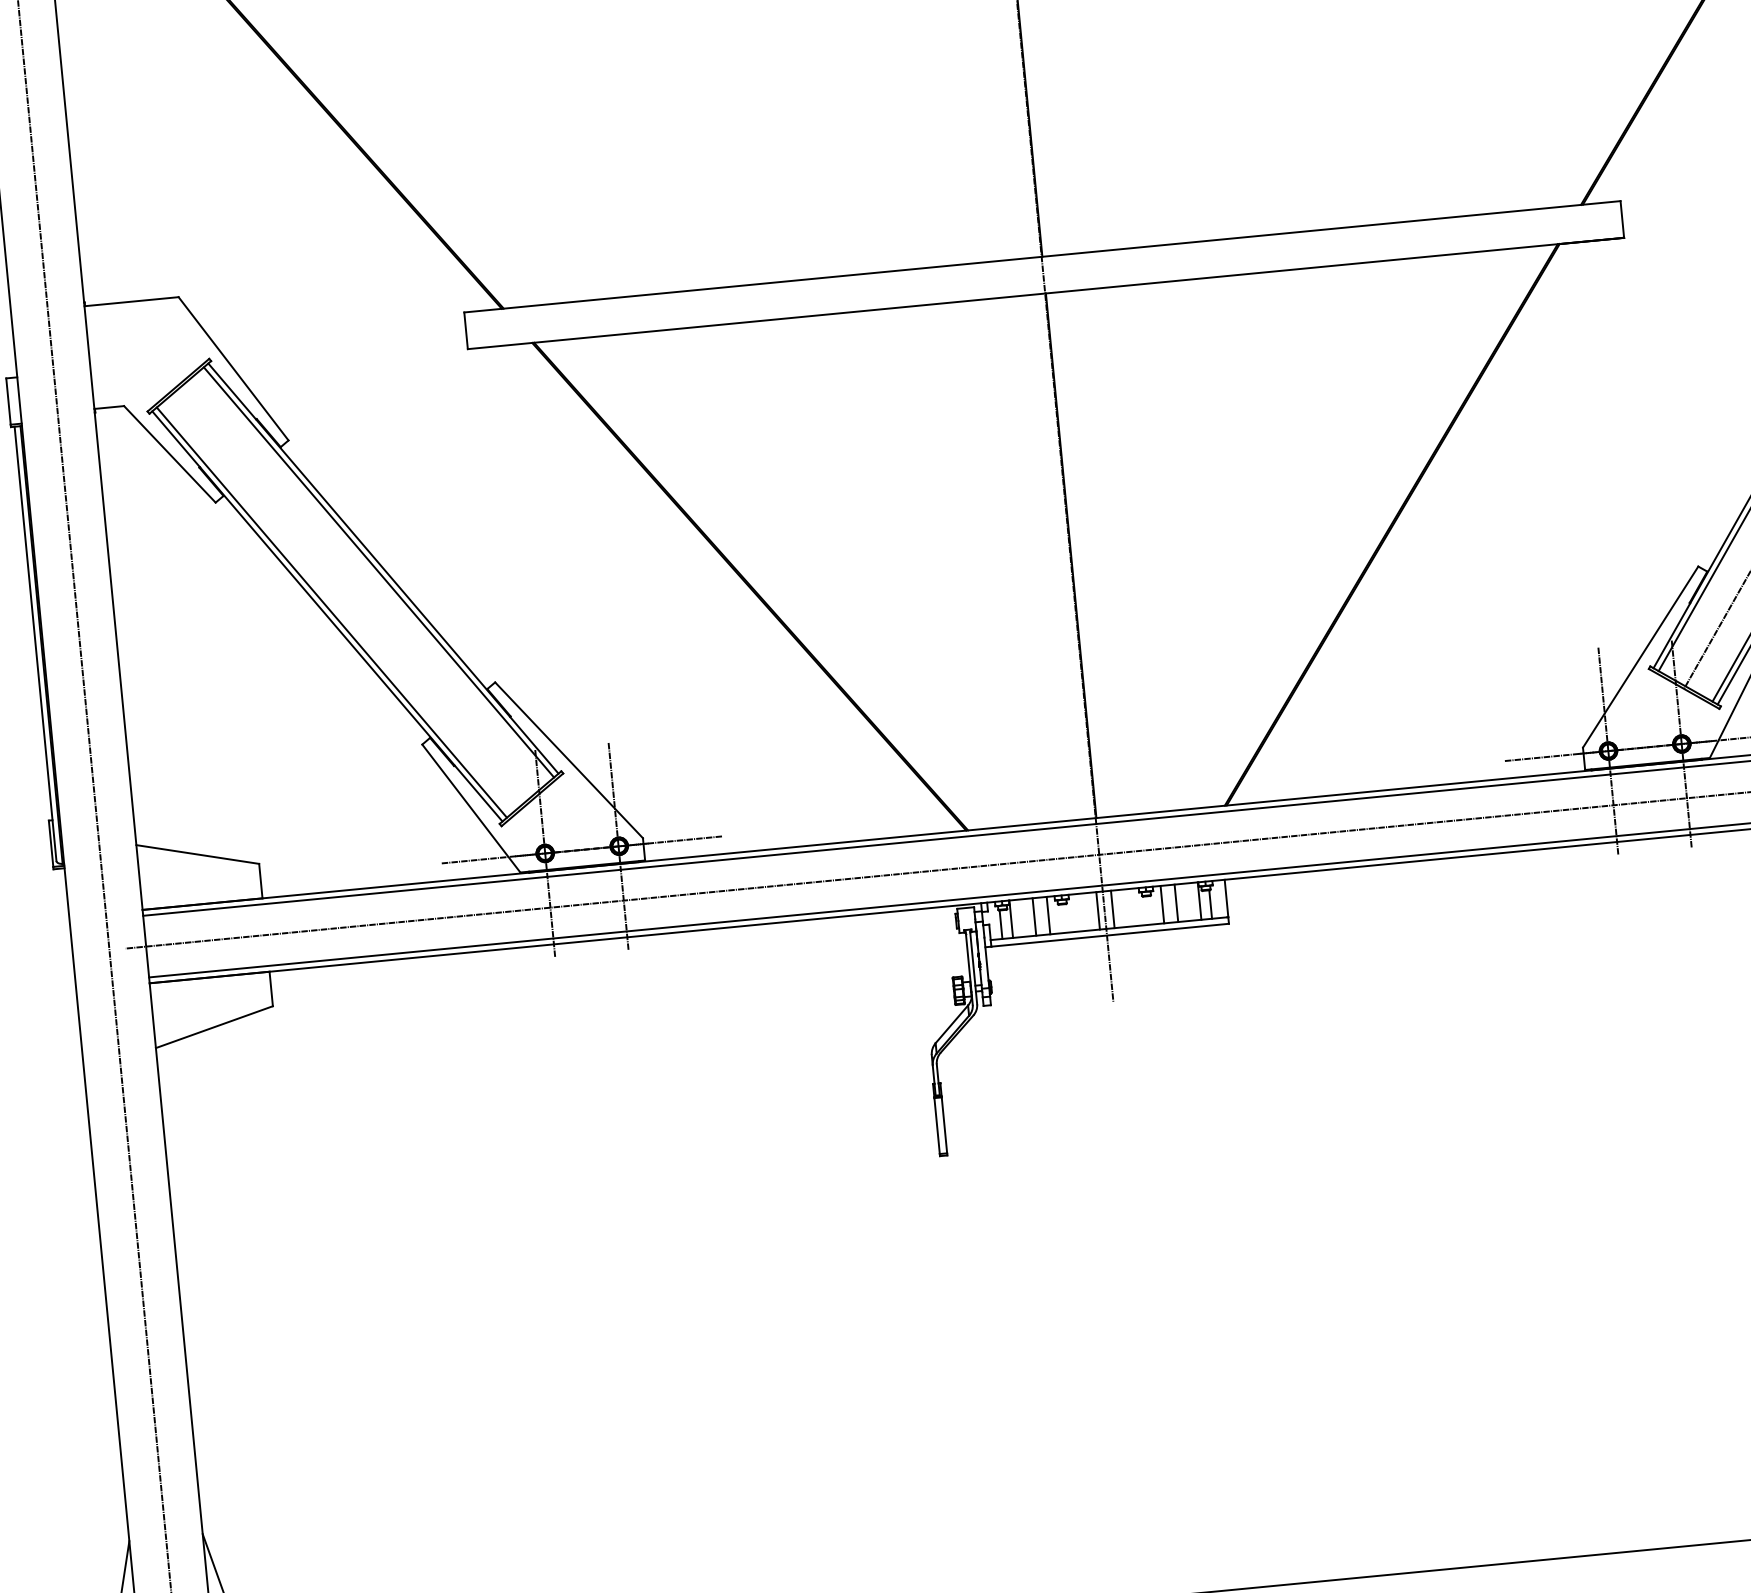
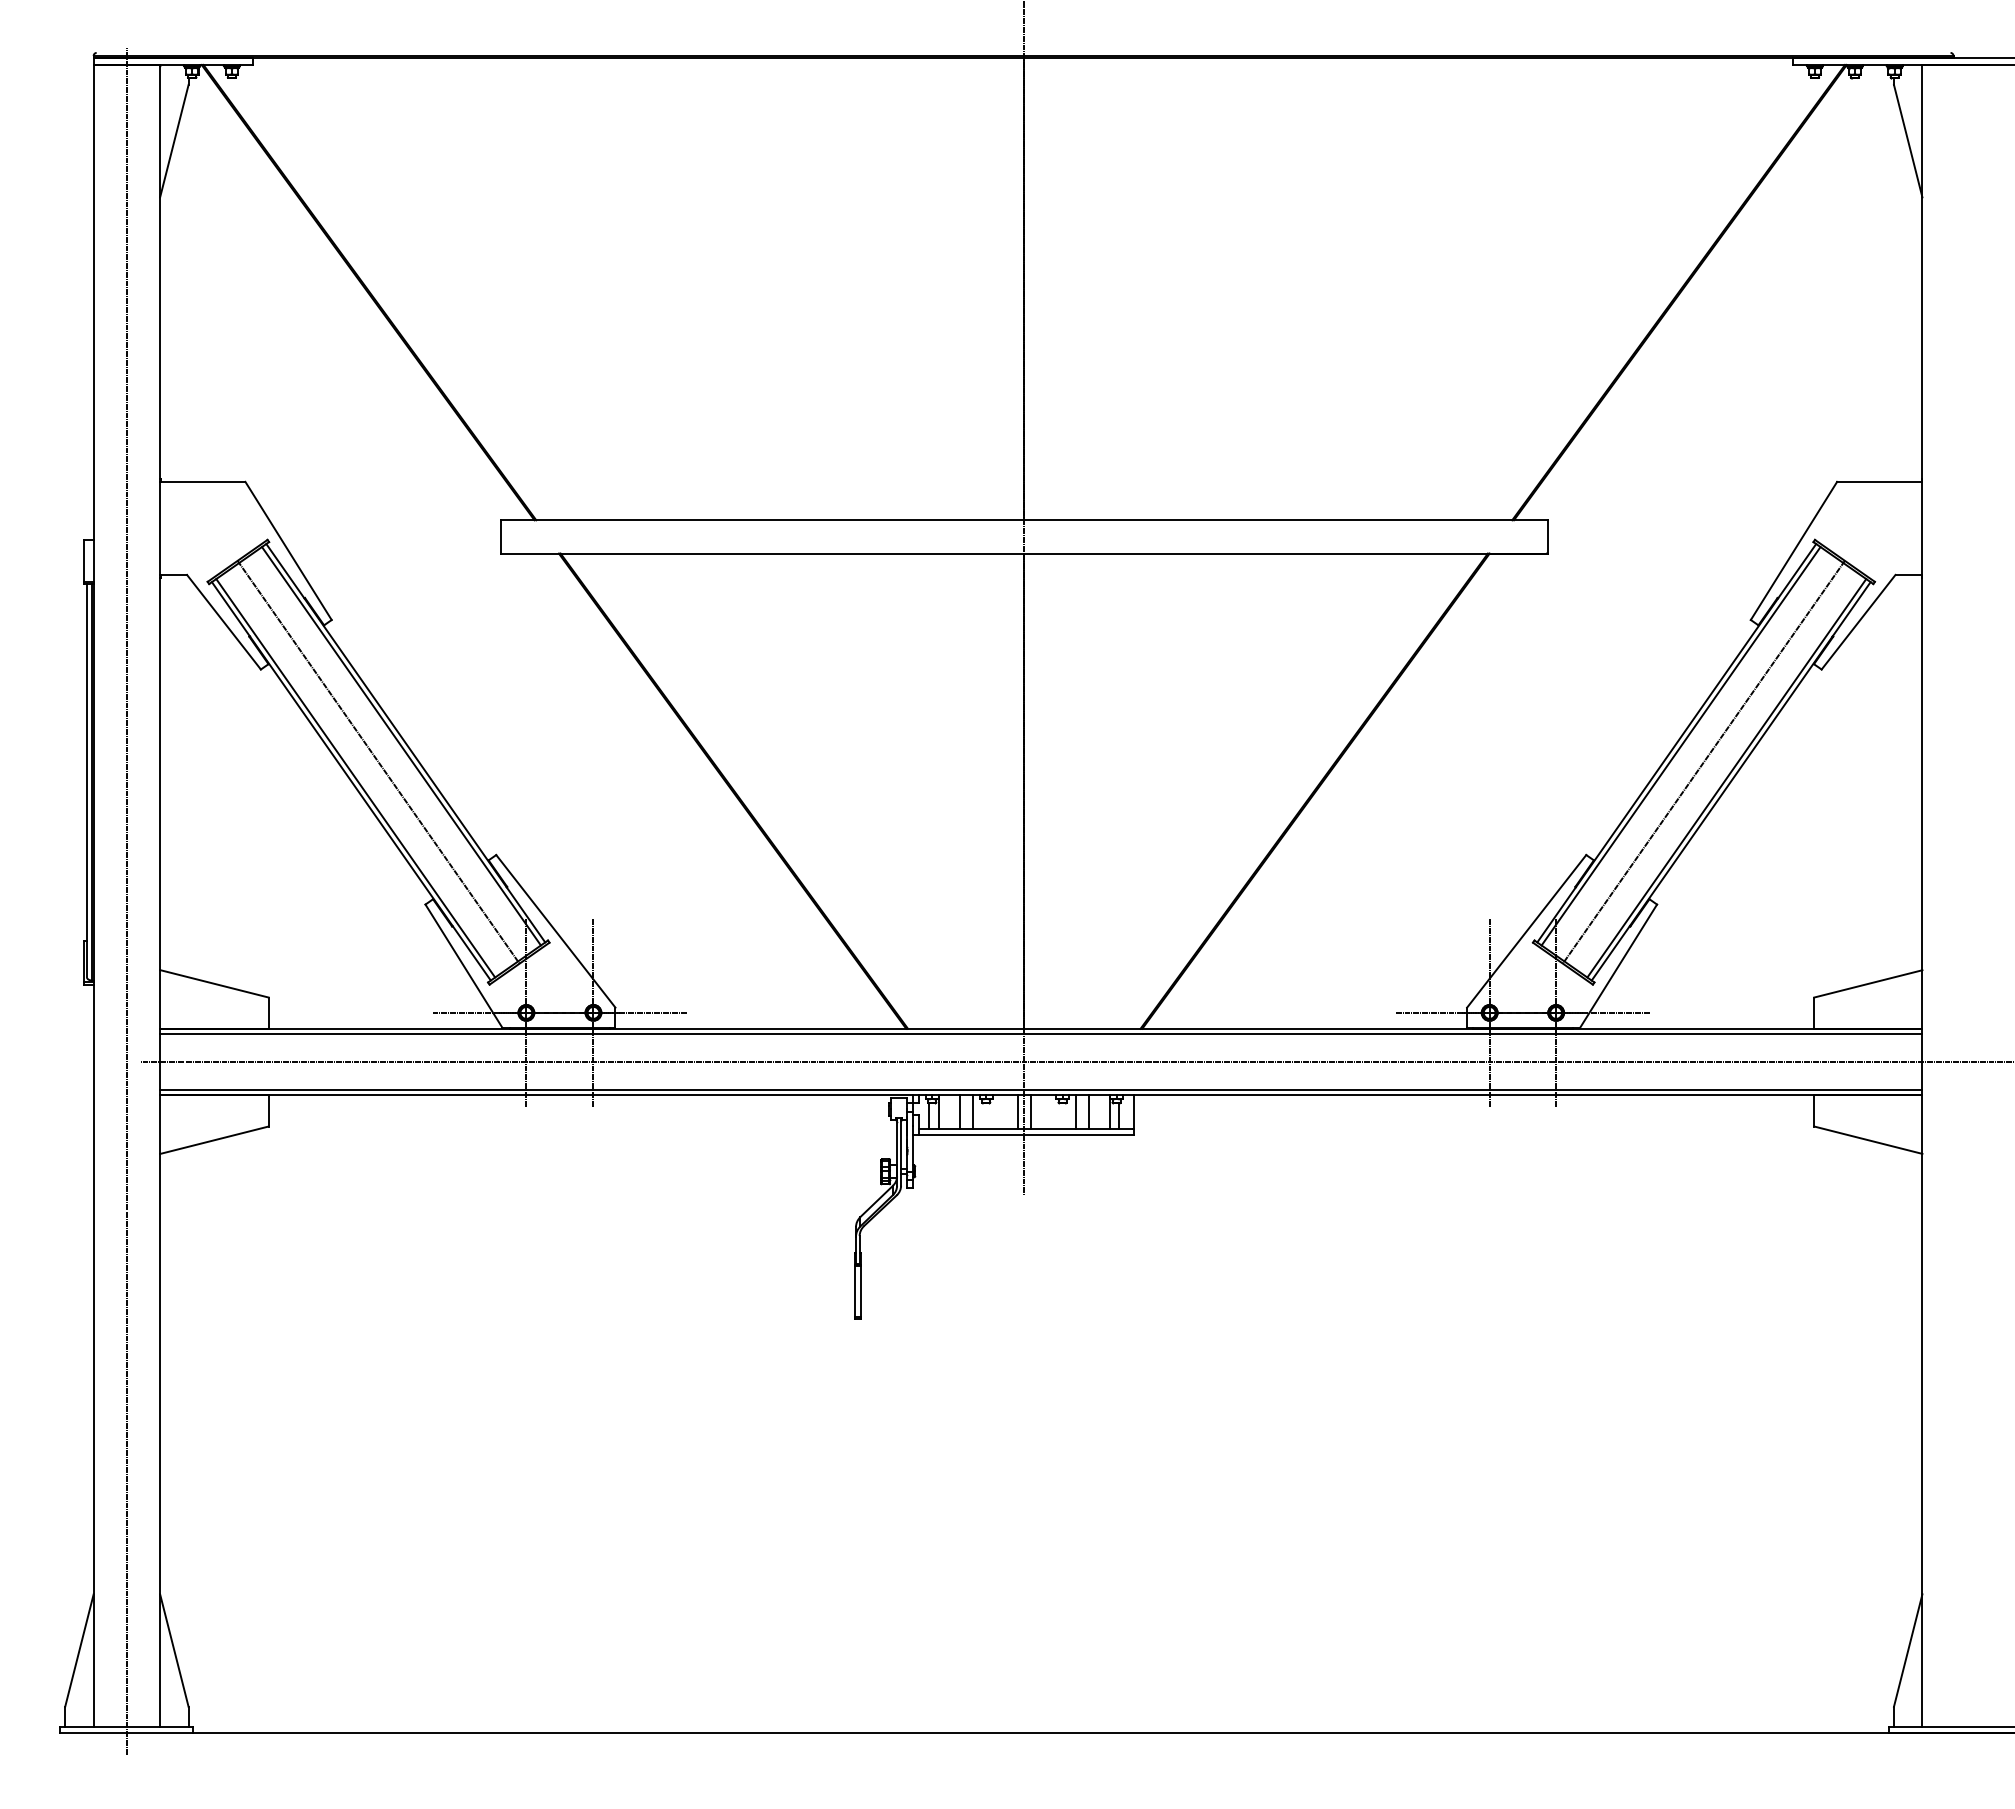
line: (355, 591) -> (378, 761), added

